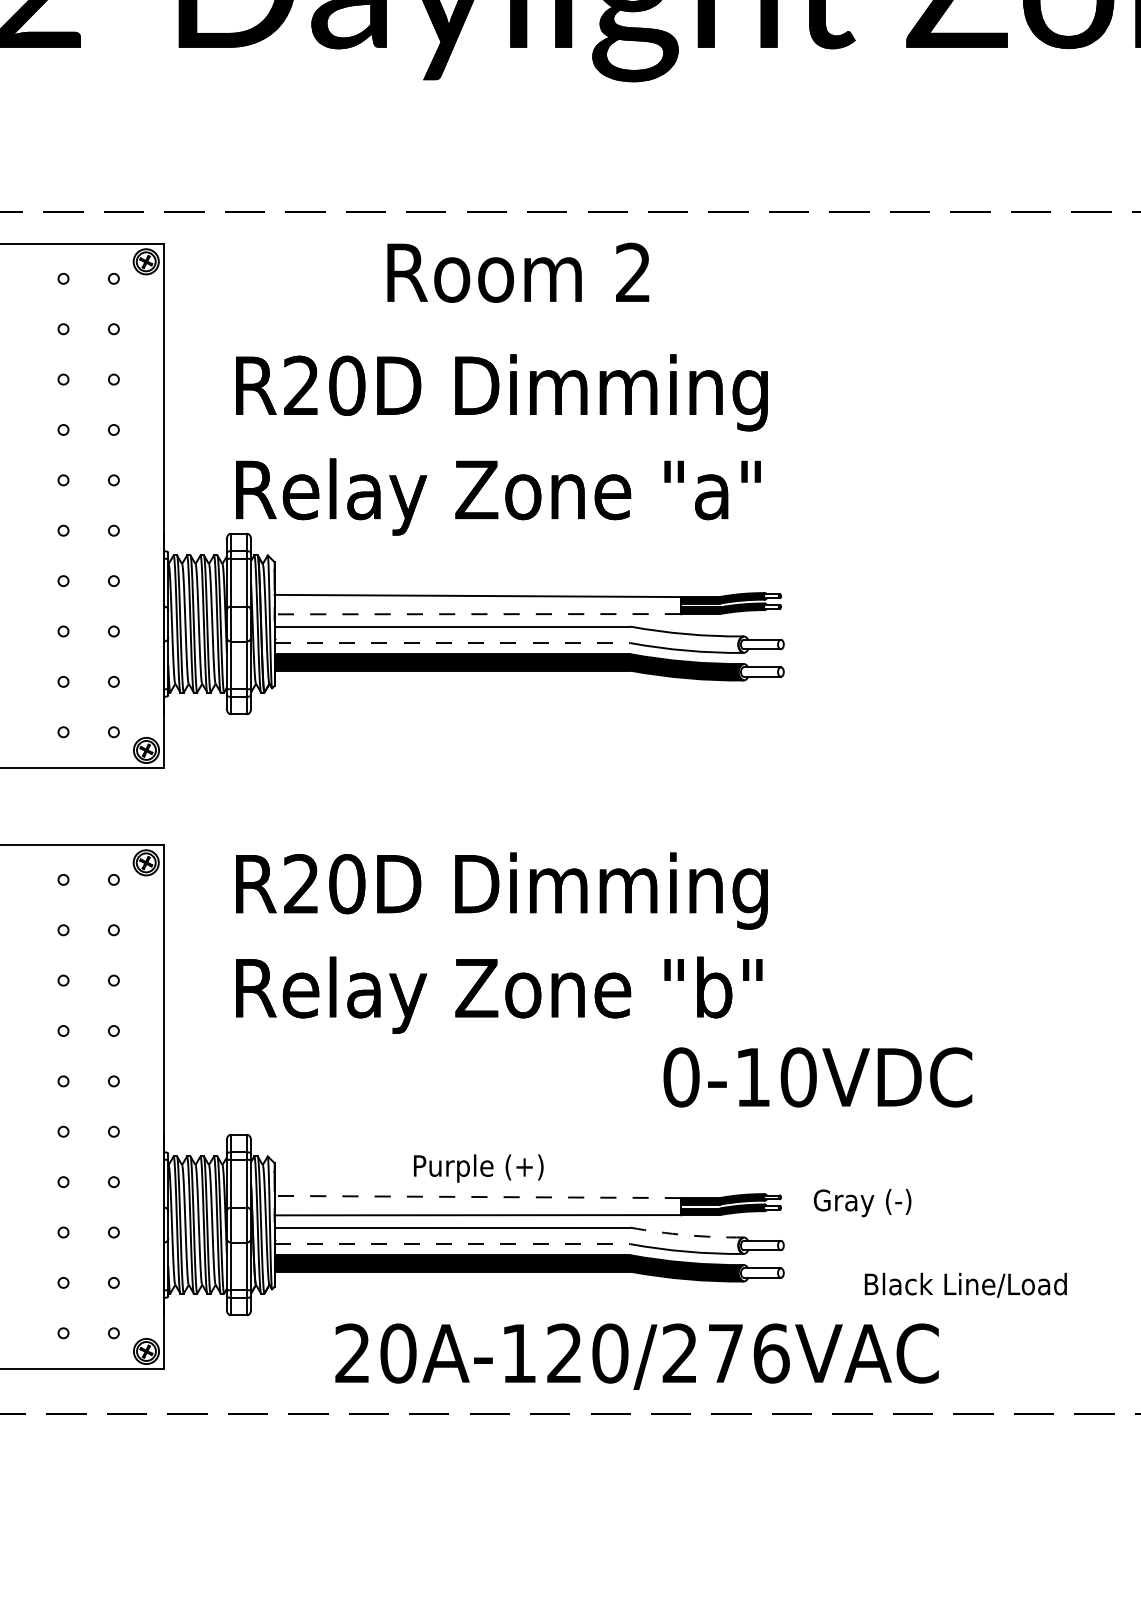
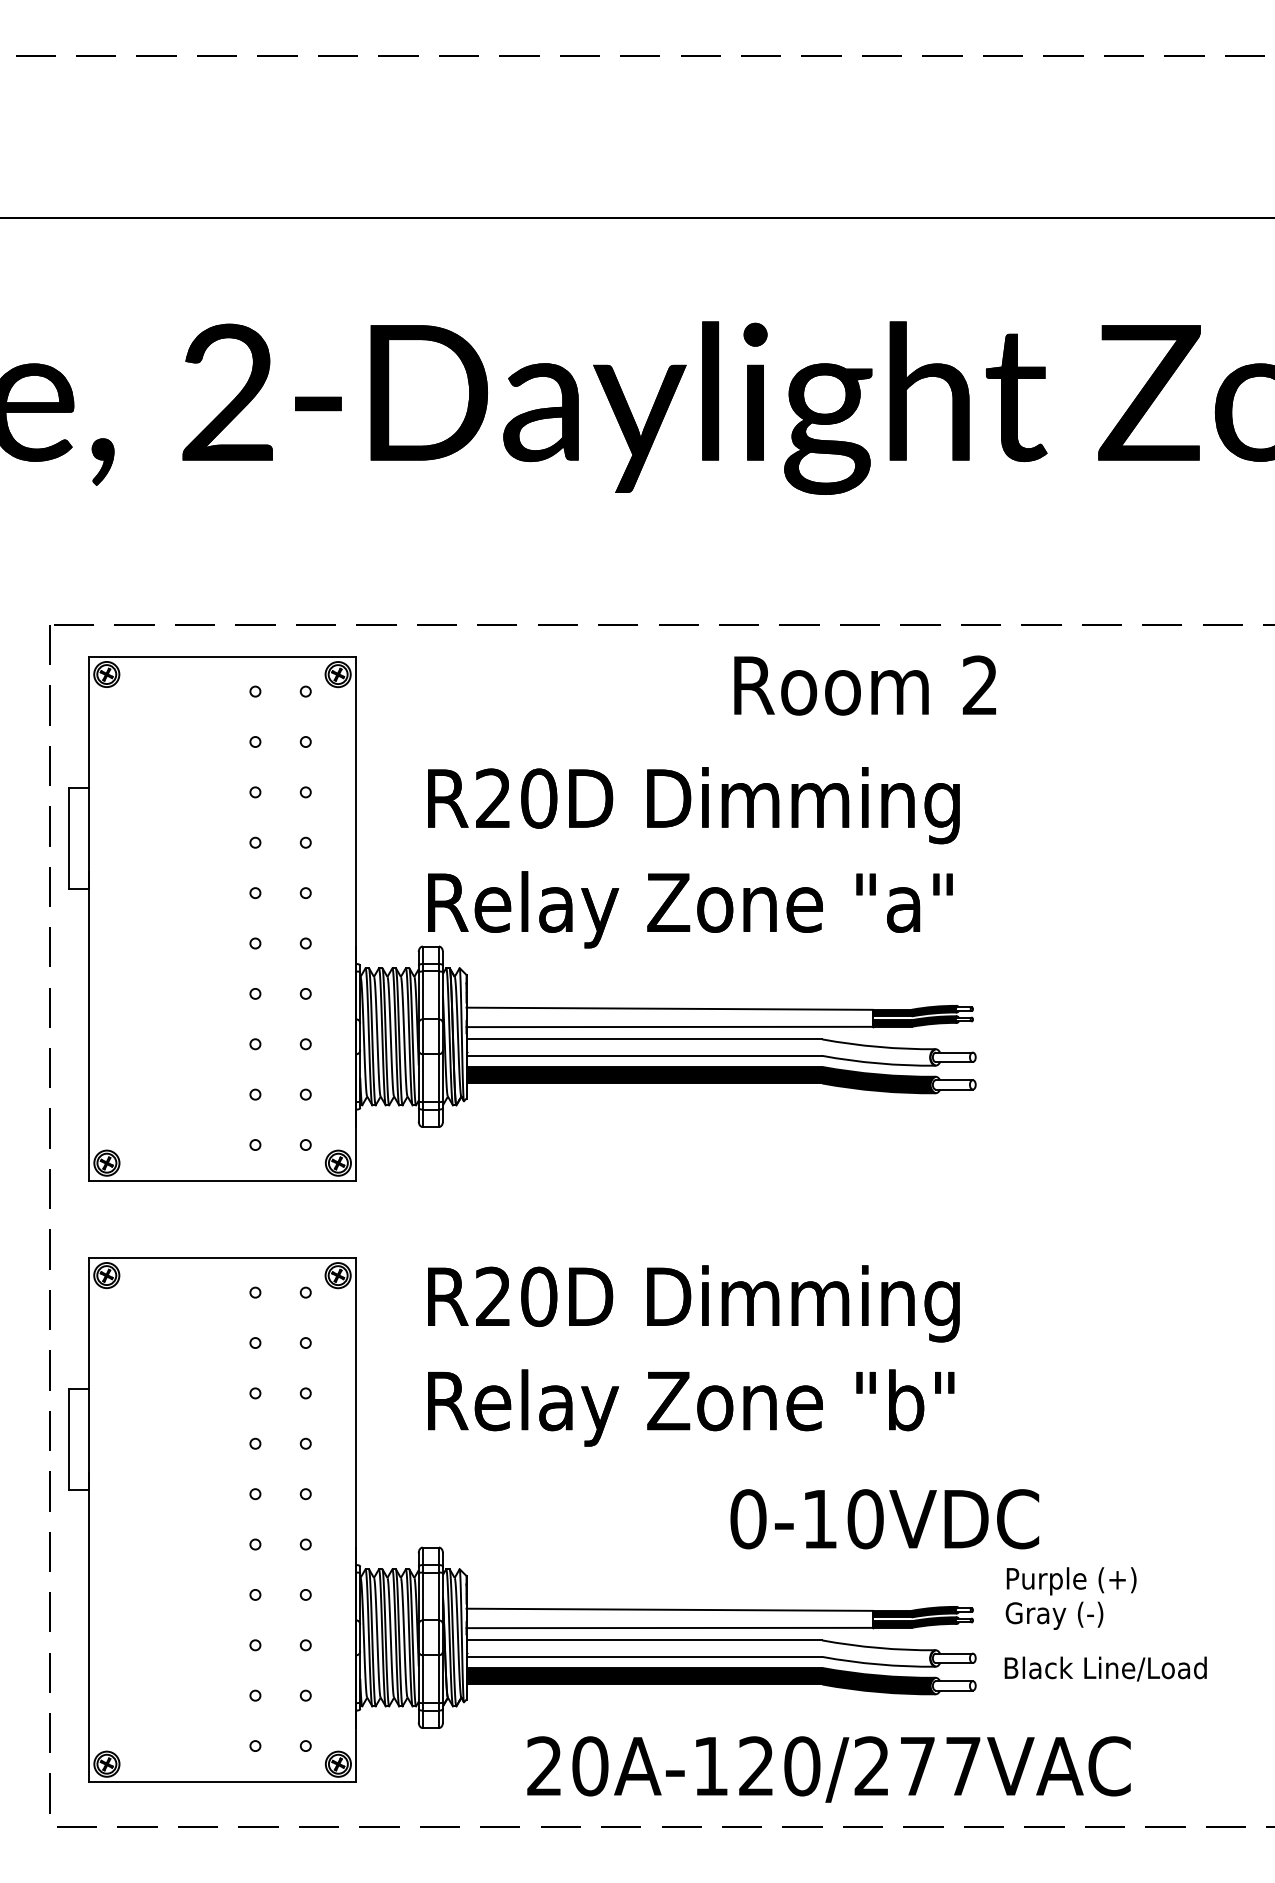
text: (517, 272) -> (864, 685), moved
line: (477, 613) -> (669, 1026), dashed -> solid
line: (452, 642) -> (644, 1055), dashed -> solid
text: (817, 1077) -> (884, 1519), moved
text: (478, 1168) -> (1071, 1581), moved
line: (477, 1196) -> (669, 1609), dashed -> solid
arc: (686, 1235) -> (878, 1648), dashed -> solid
line: (452, 1243) -> (644, 1656), dashed -> solid
text: (965, 1284) -> (1105, 1668), moved
text: (771, 1353) -> (963, 1766), 20A-120/276VAC -> 20A-120/277VAC

